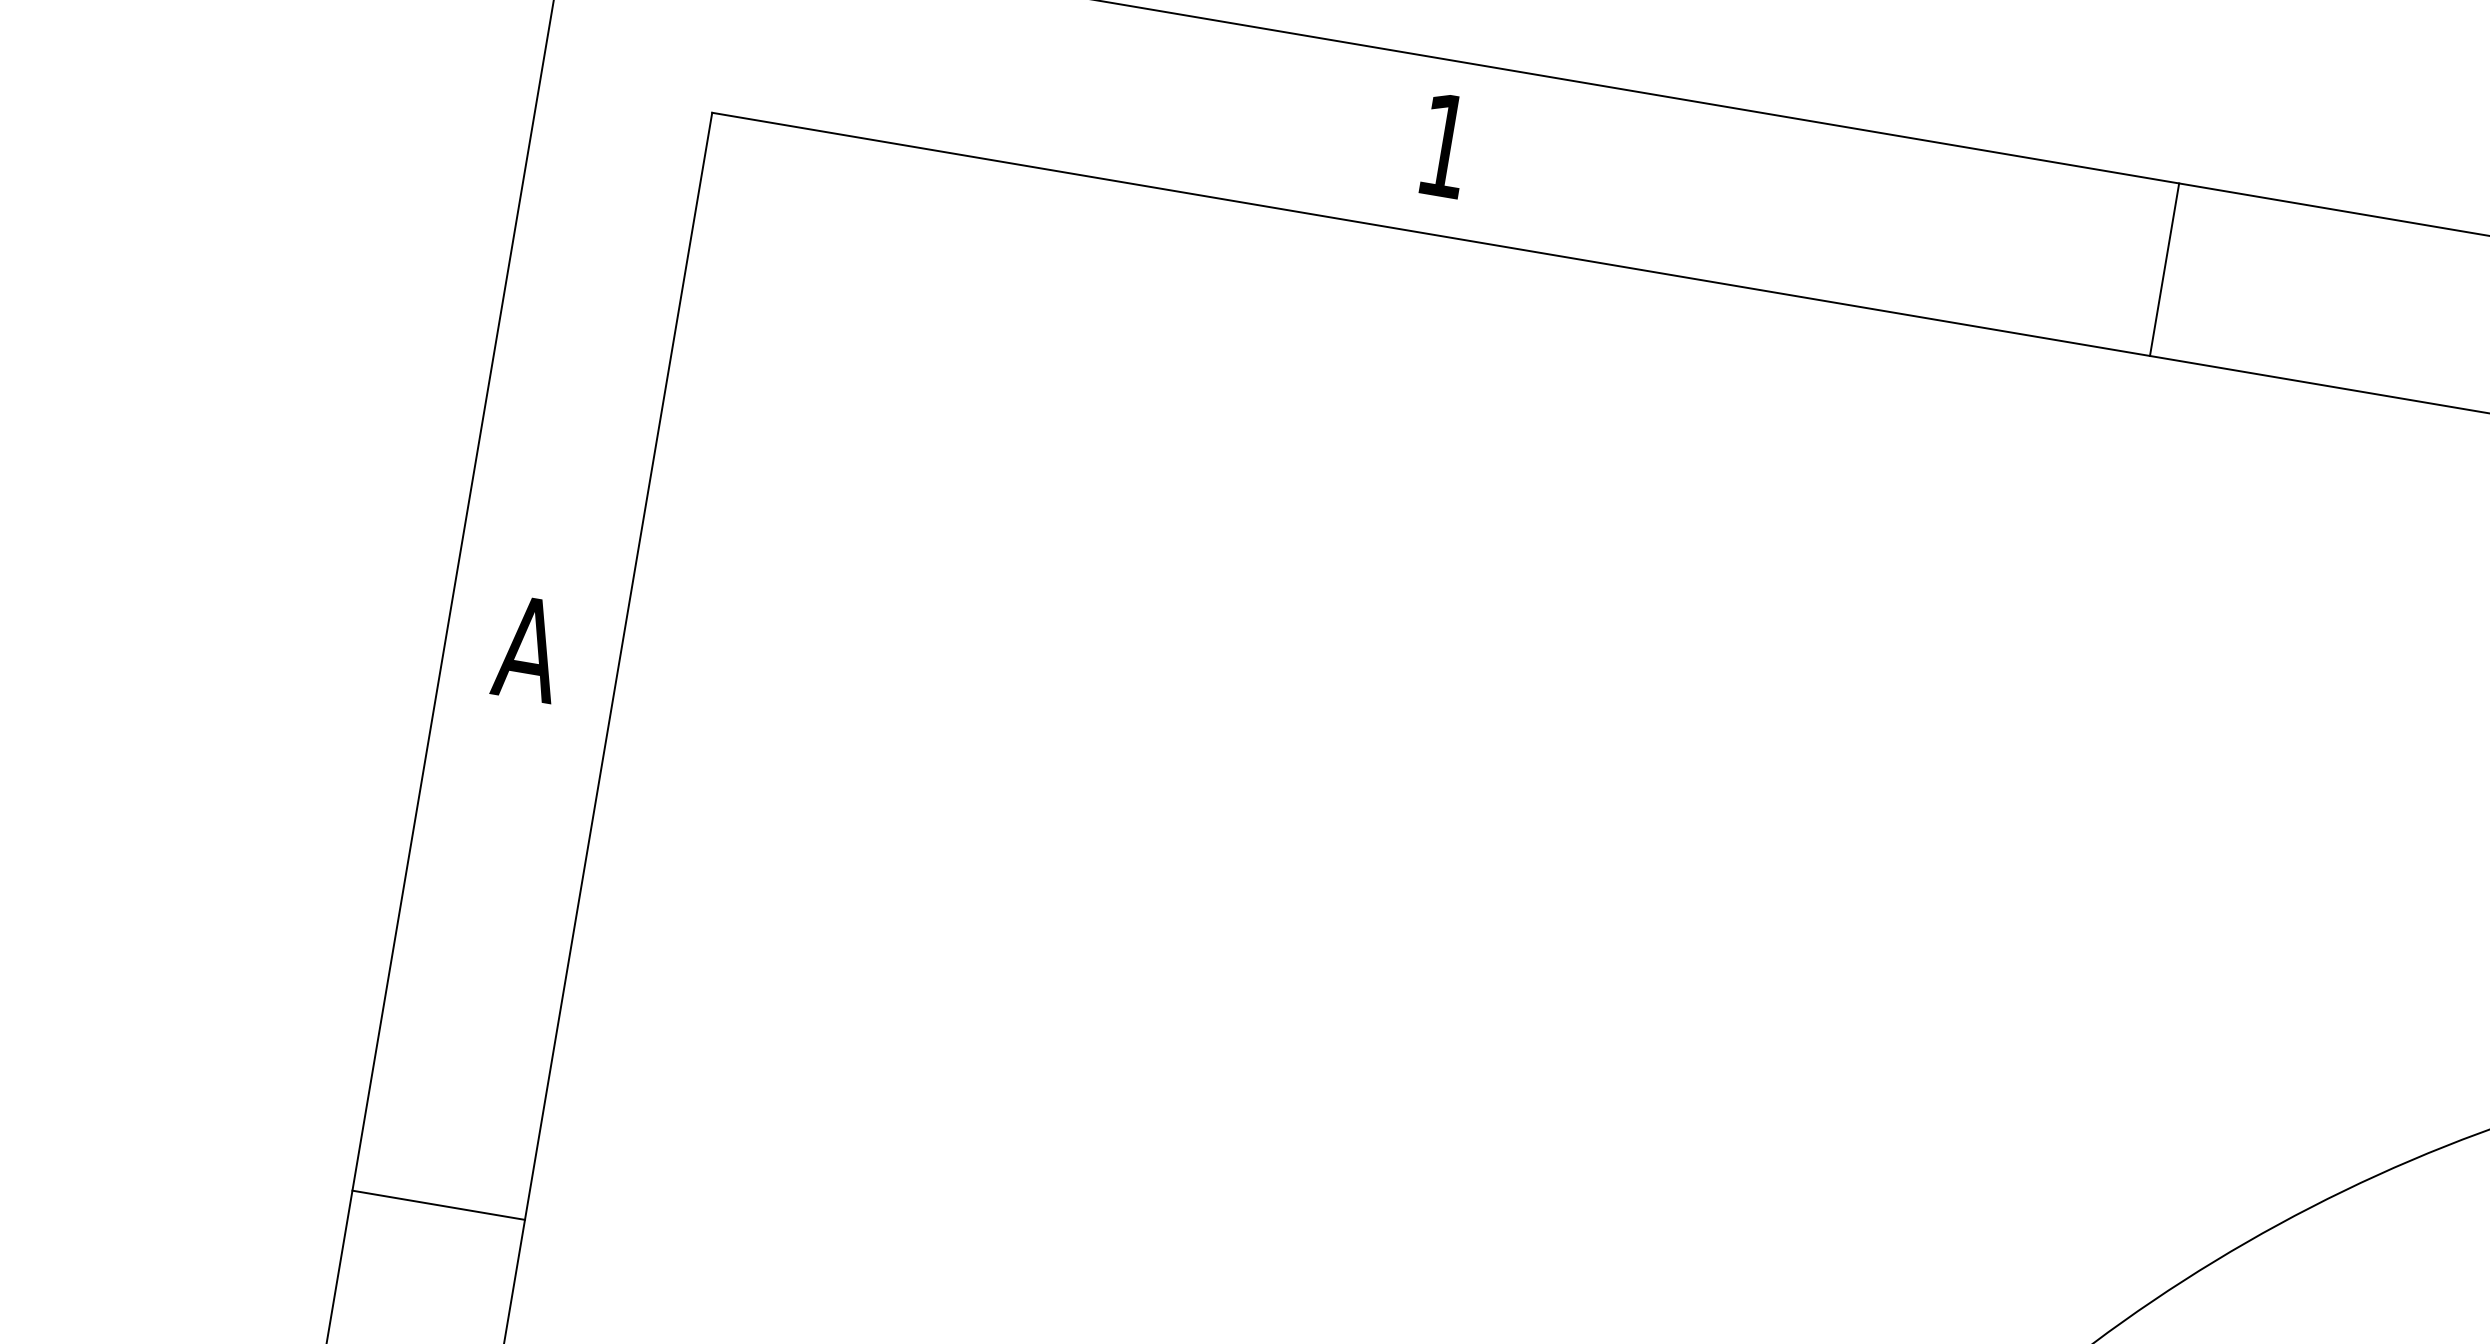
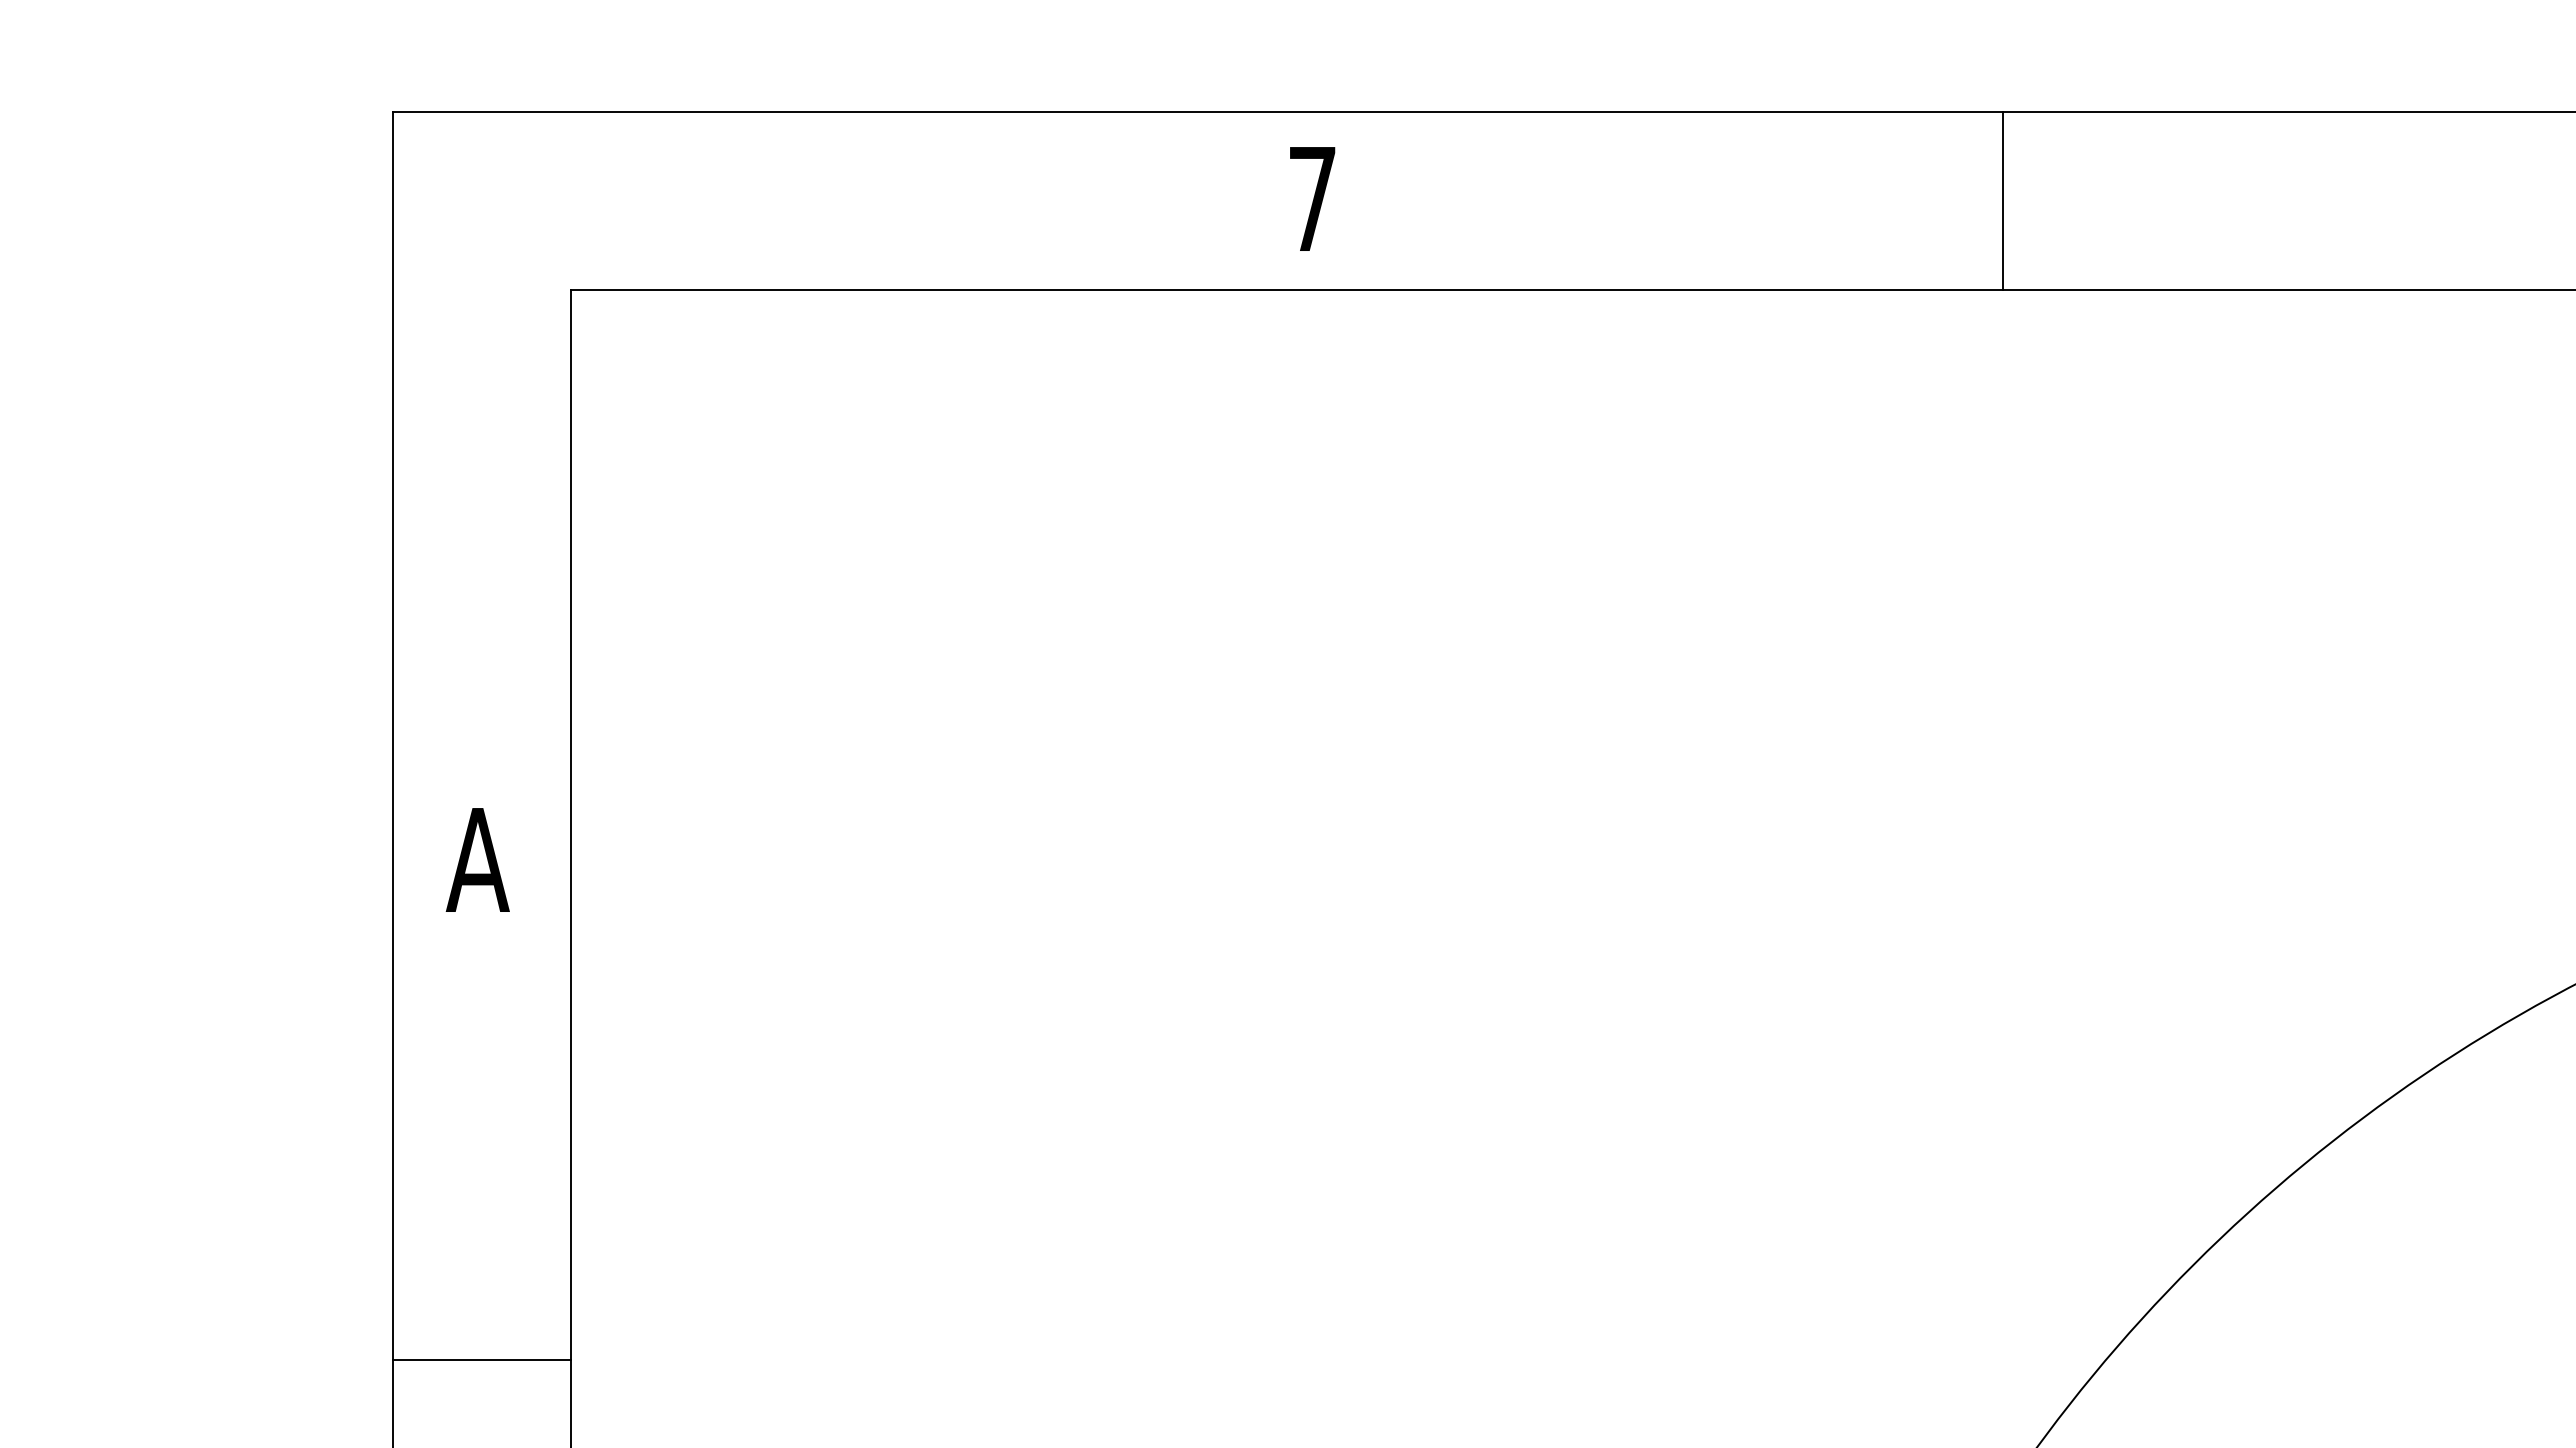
text: (1444, 145) -> (1312, 198), 1 -> 7
line: (2164, 269) -> (2002, 201), moved
line: (438, 1205) -> (481, 1360), moved

